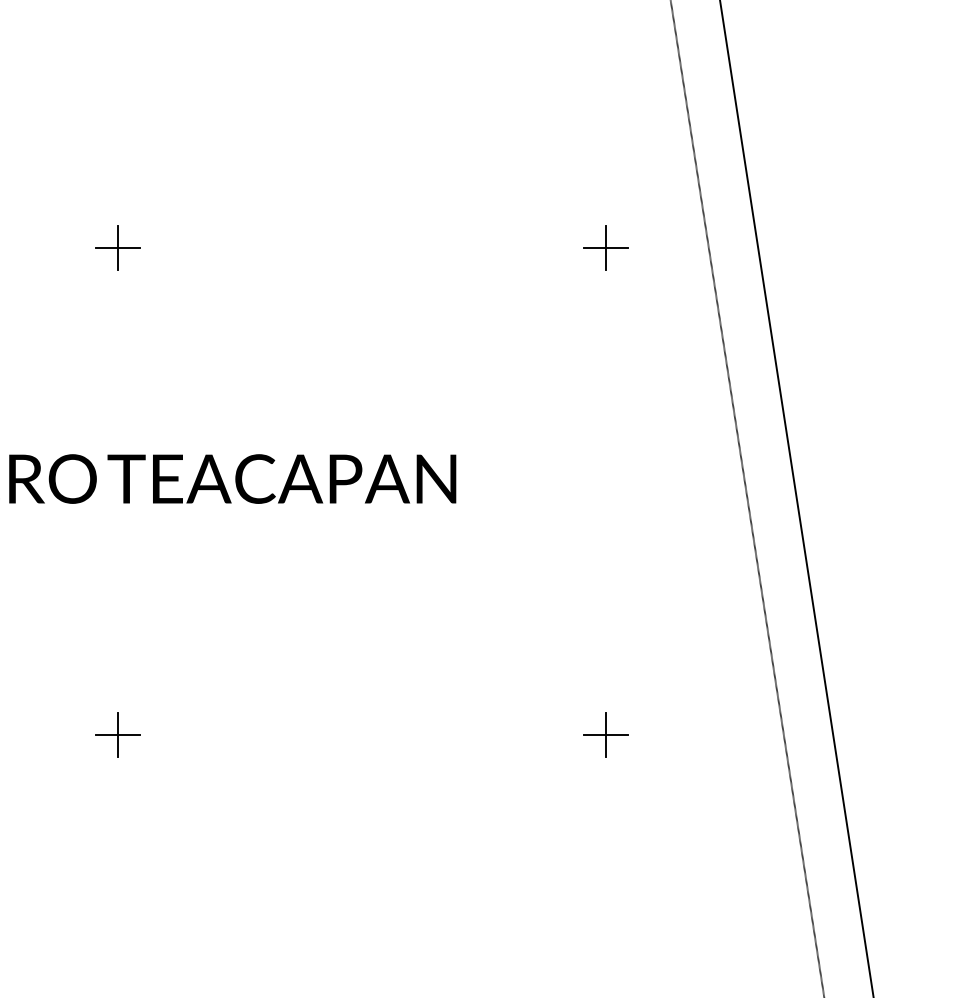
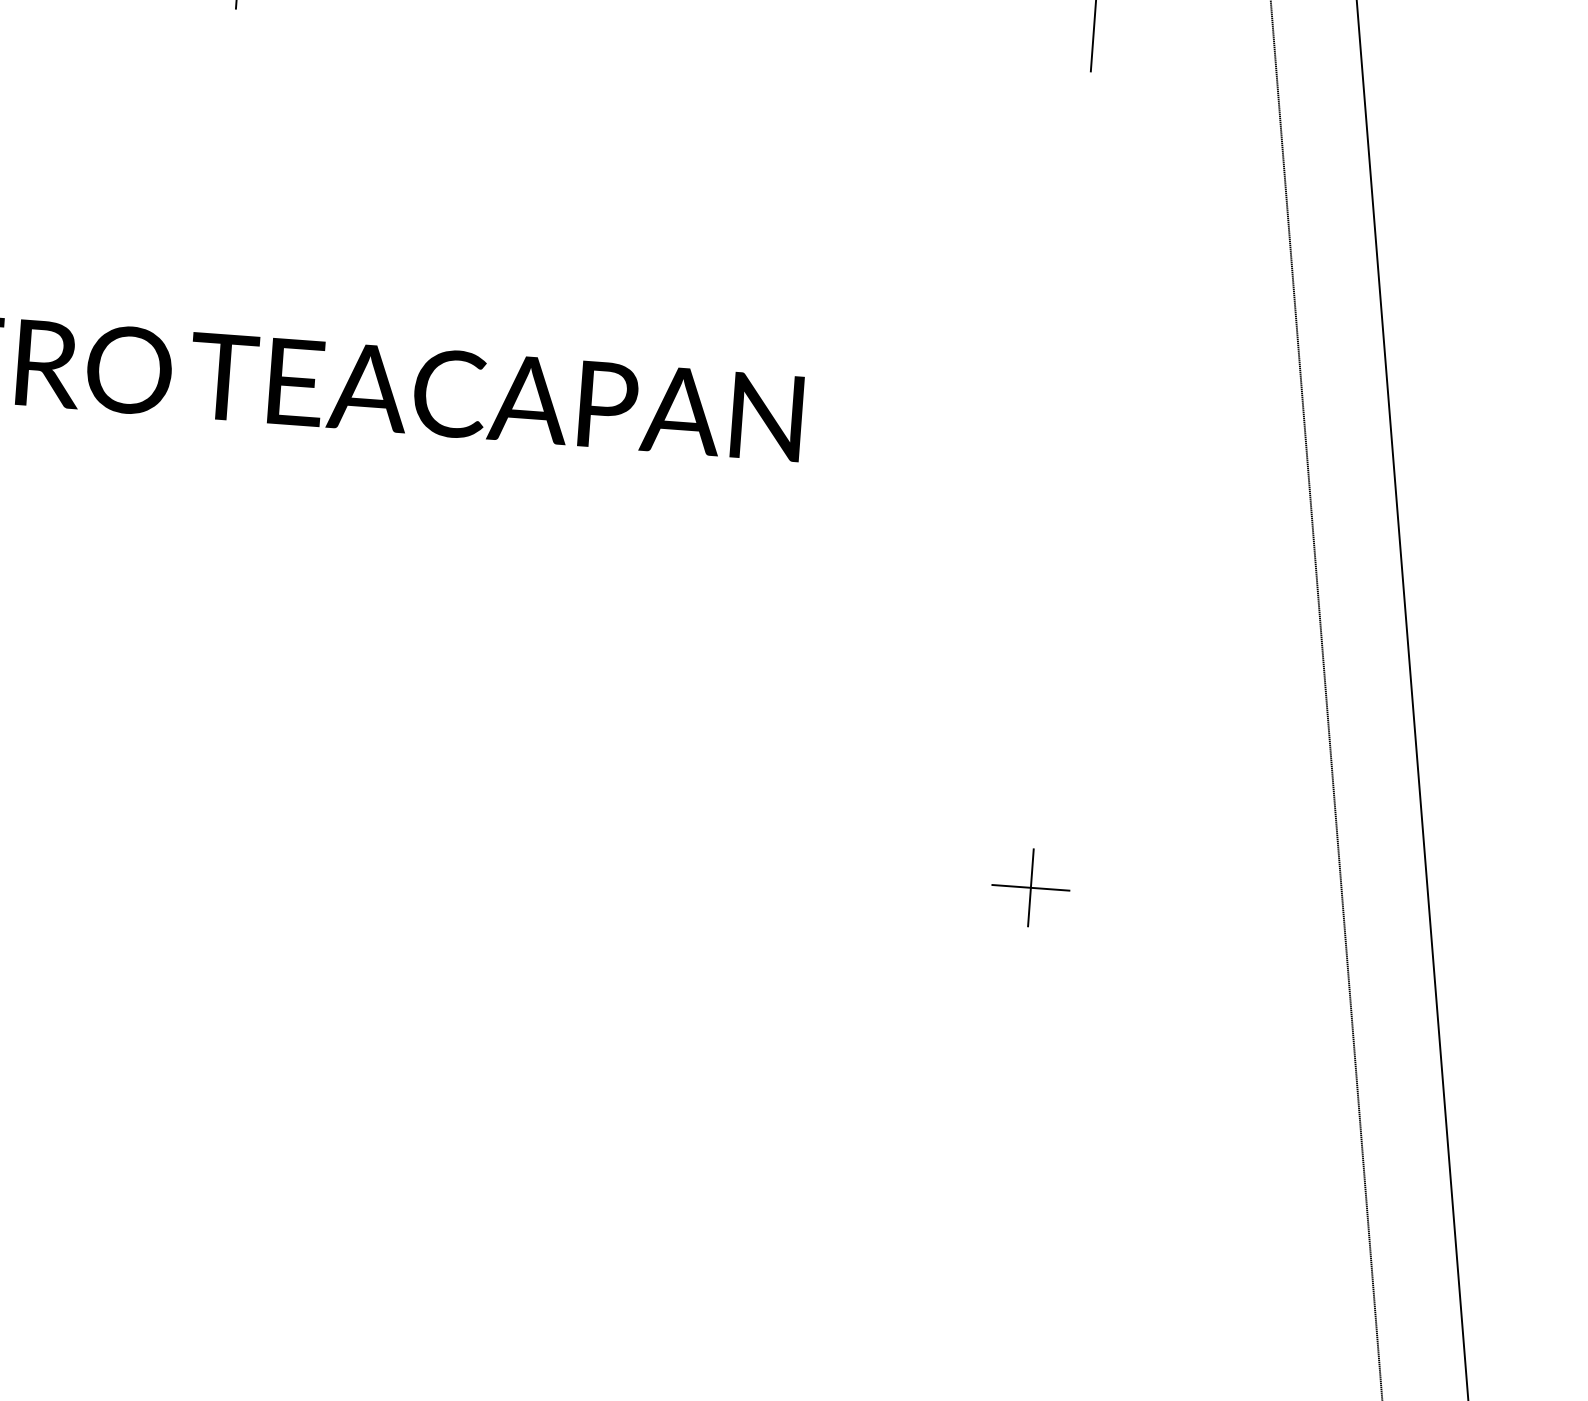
line: (605, 247) -> (1093, 32), removed
part: (117, 734) -> (174, 823), removed

